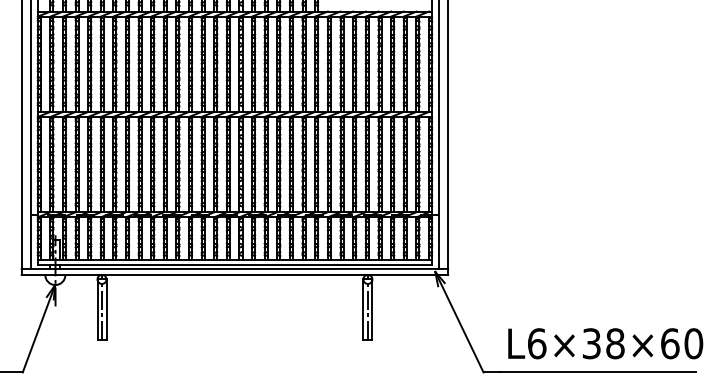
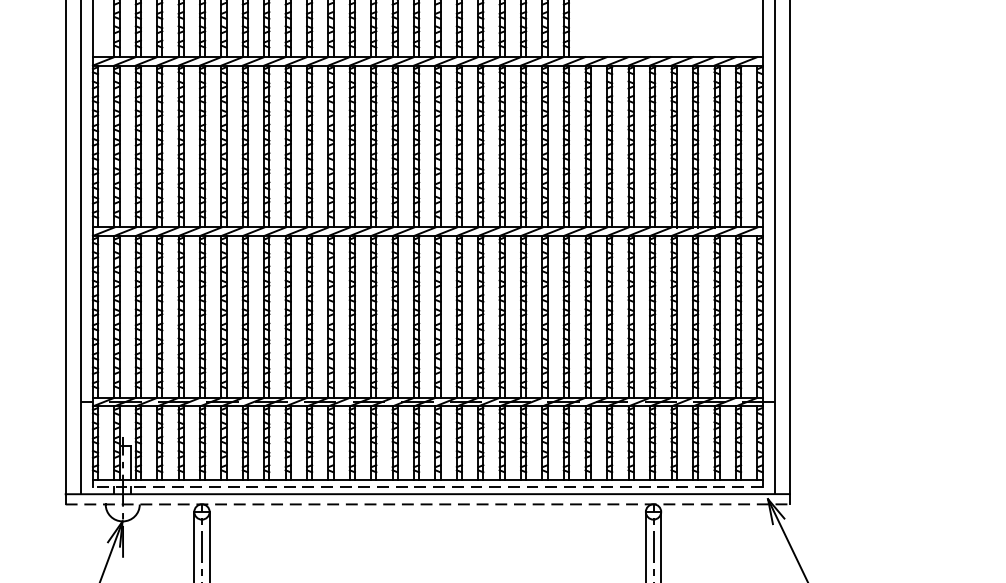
line: (234, 264) -> (426, 486), solid -> dashed
line: (235, 274) -> (428, 503), solid -> dashed

